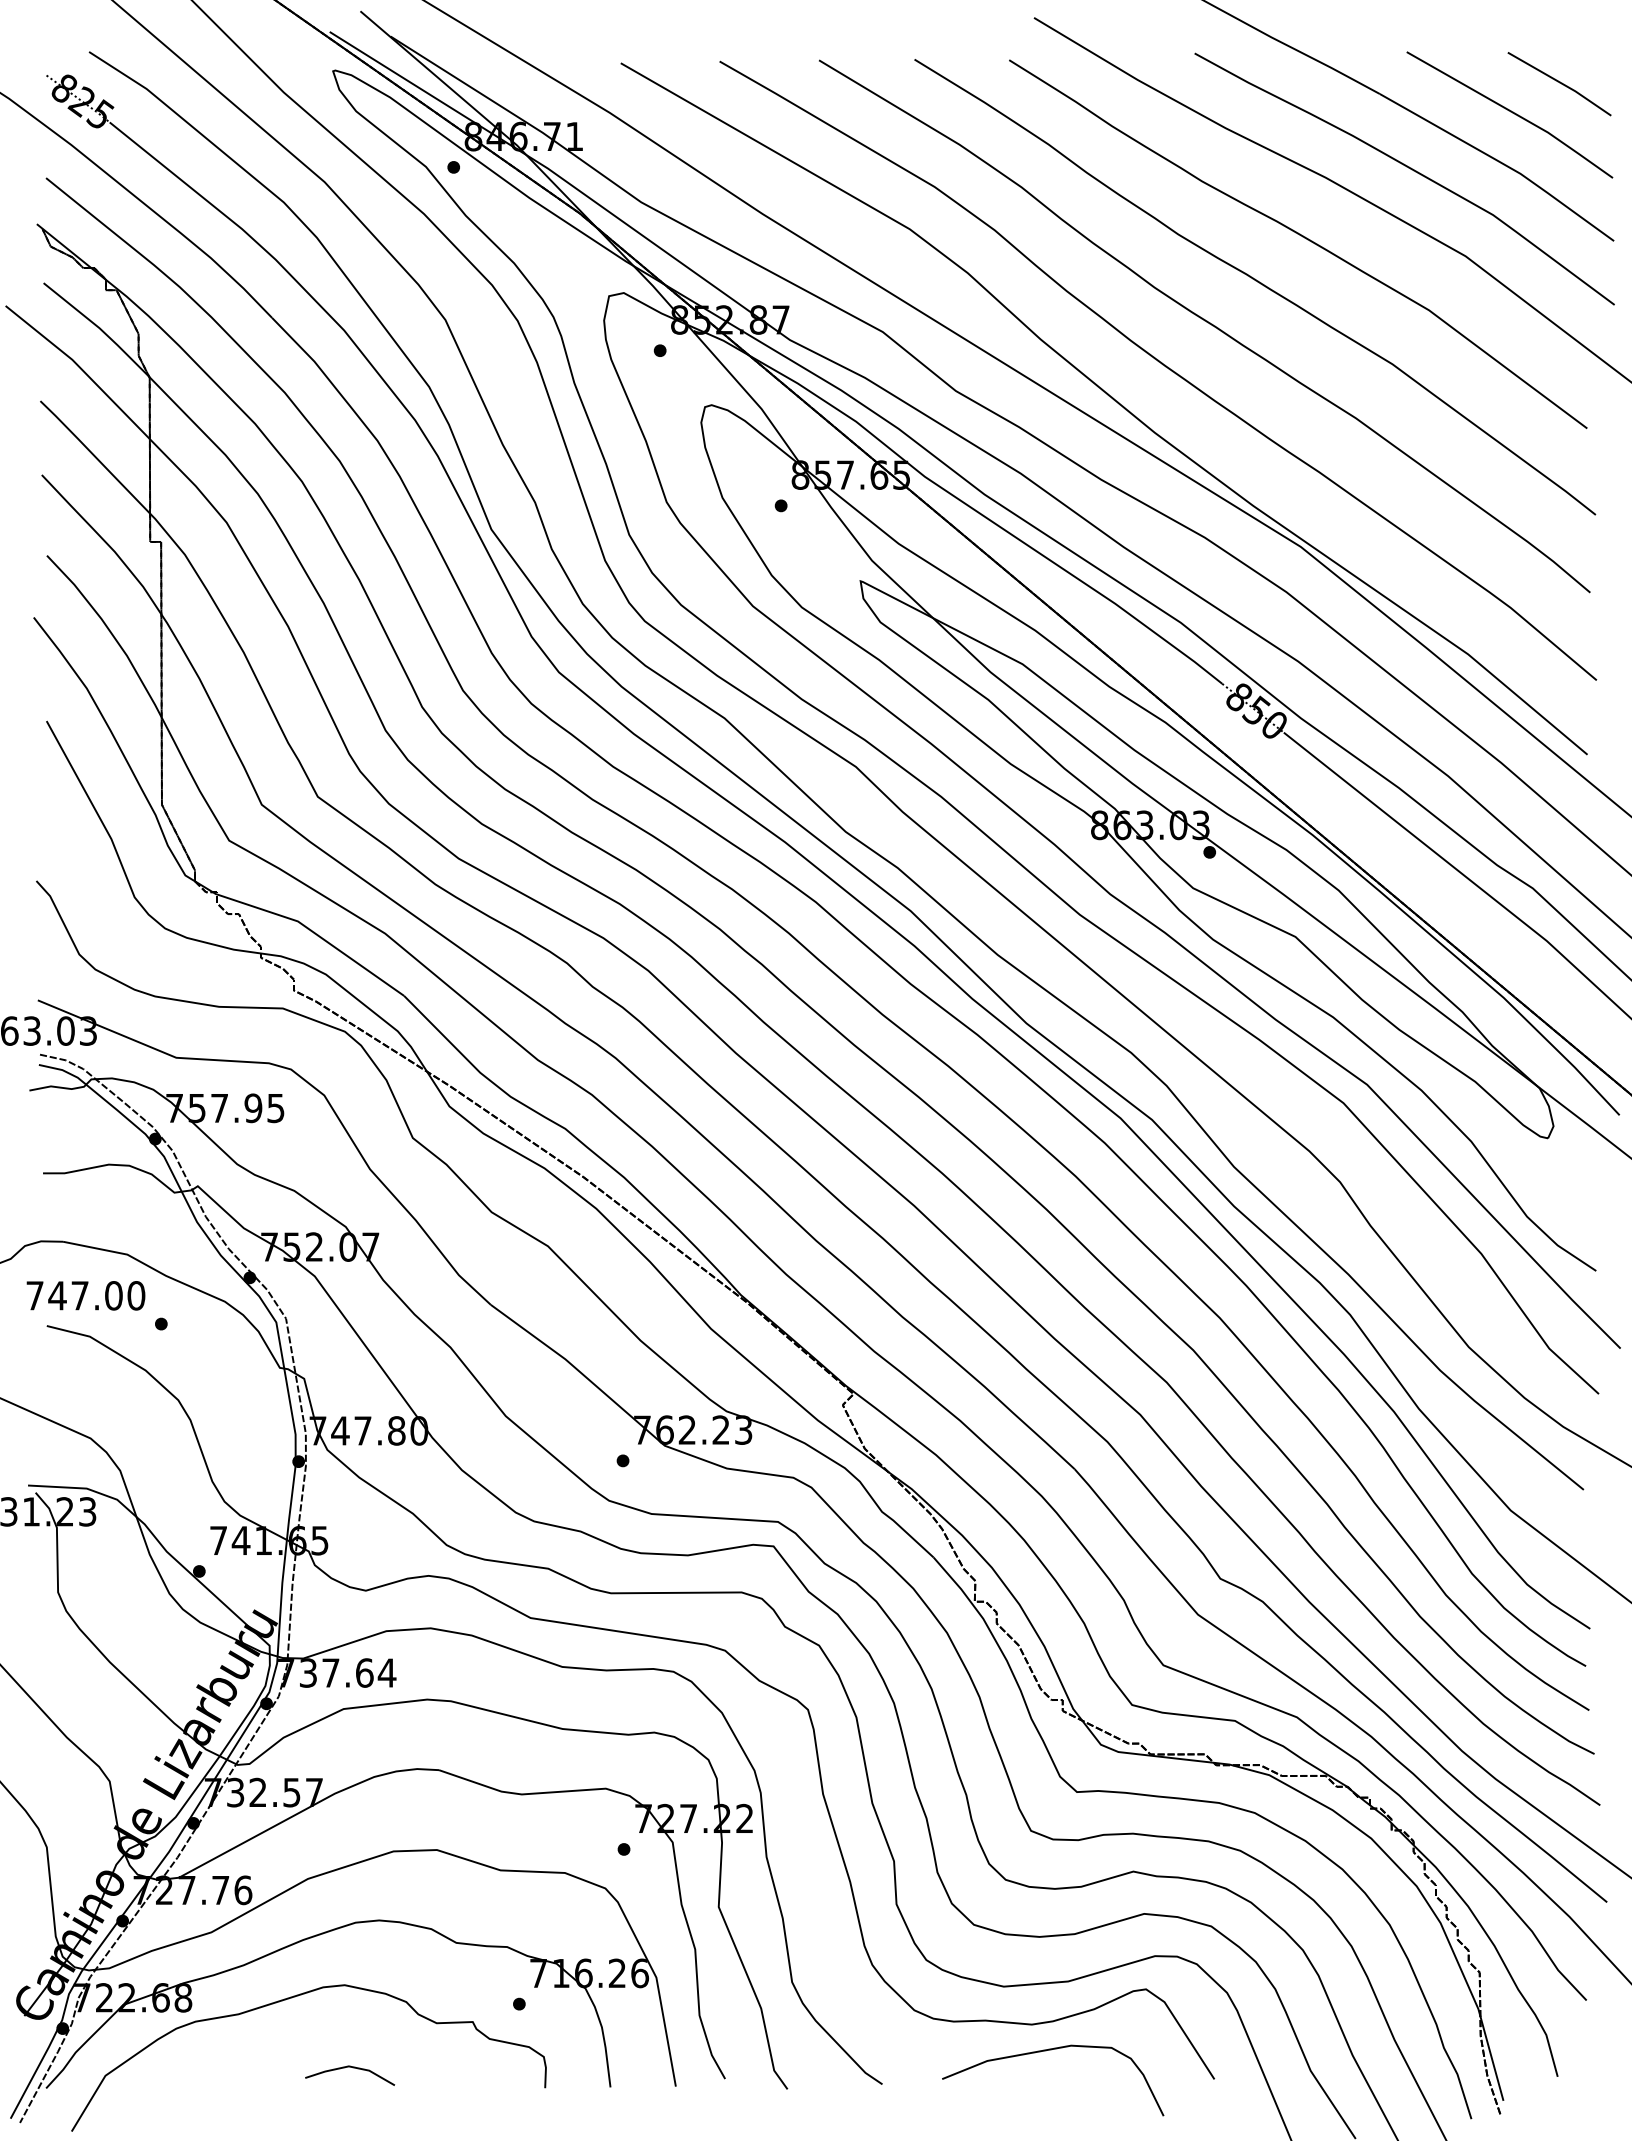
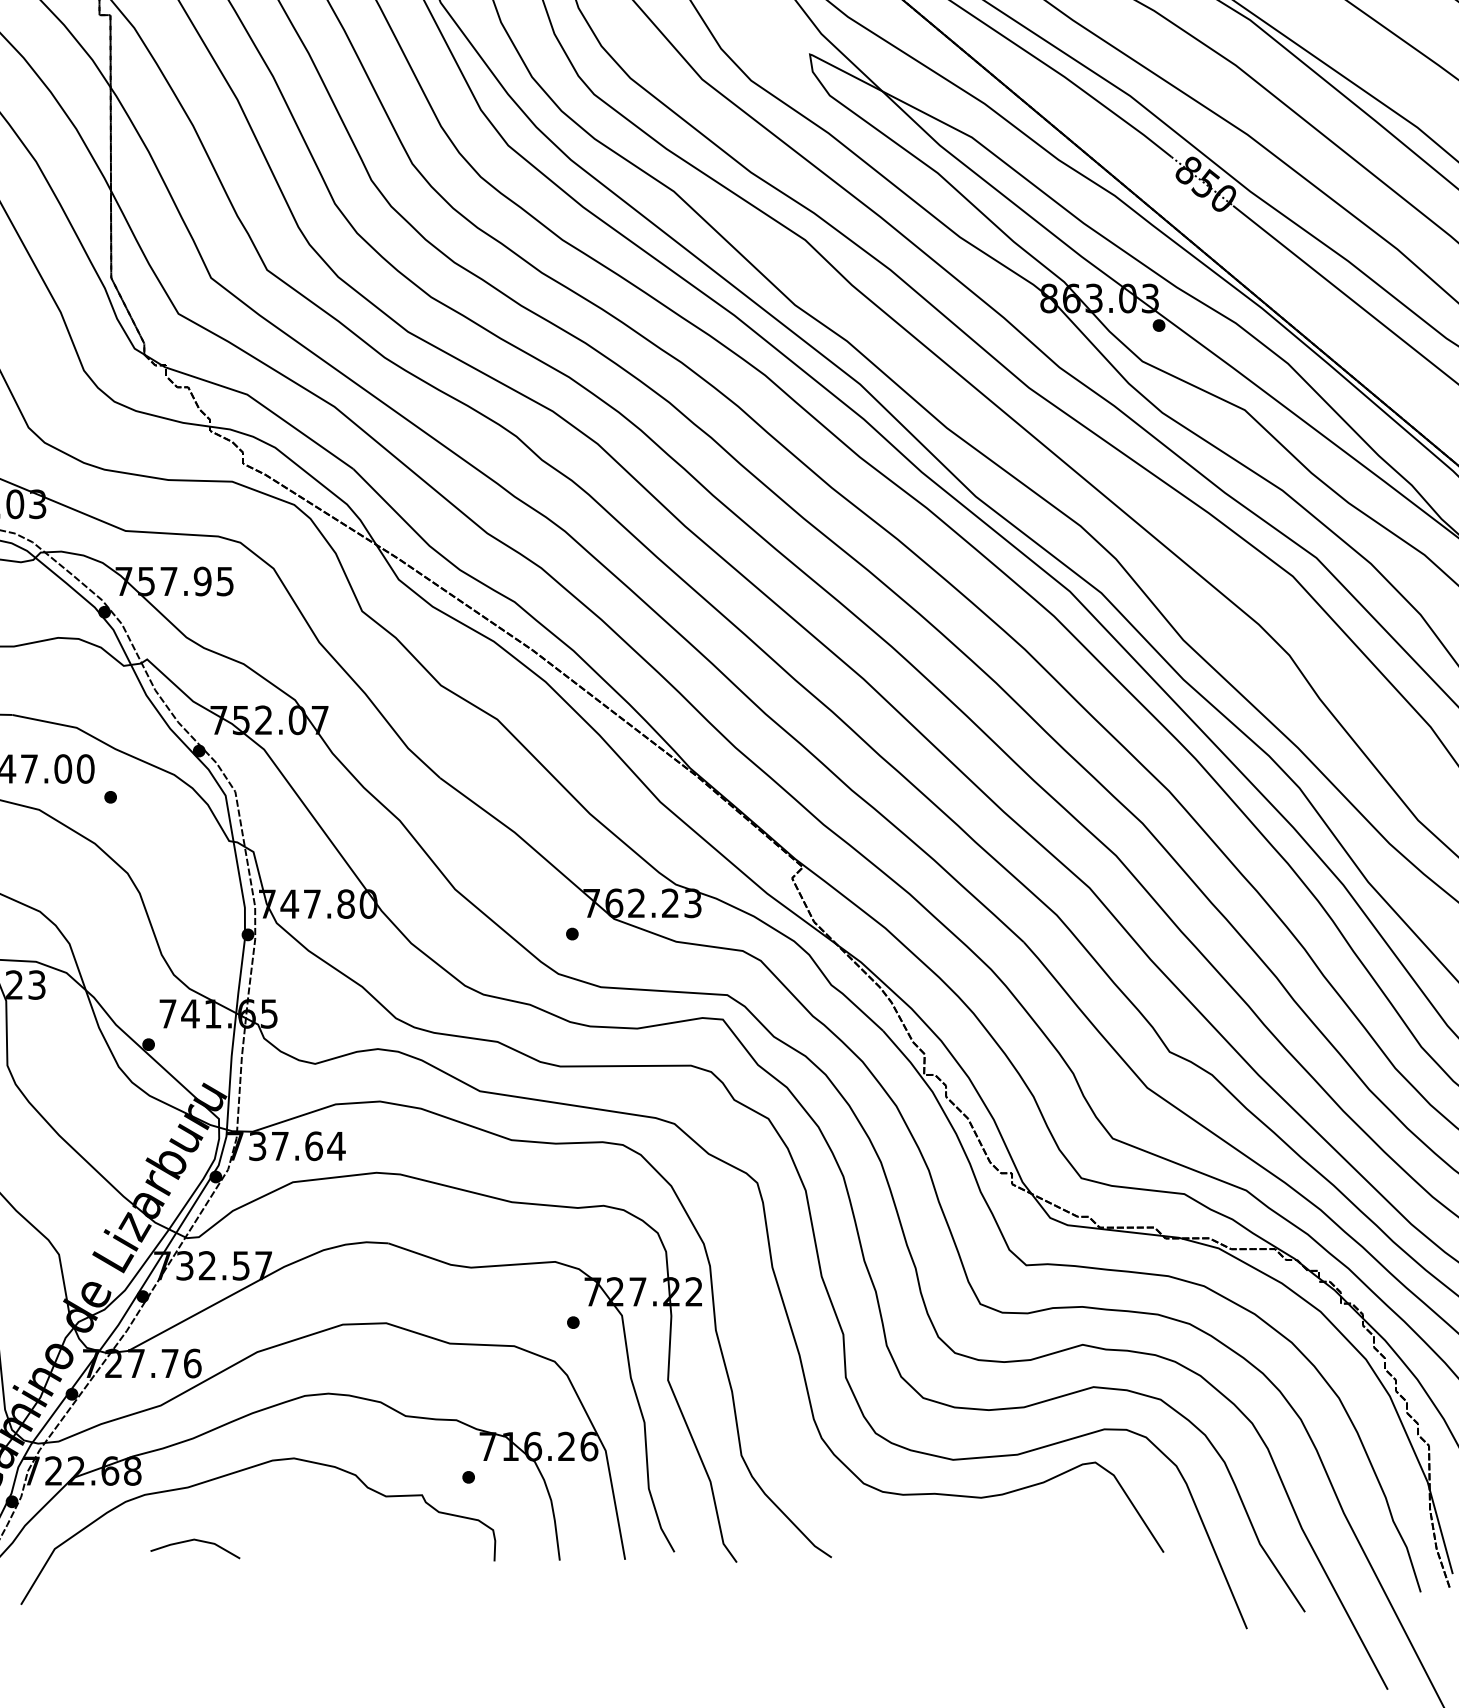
curve: (1046, 2051) -> (995, 1524), removed
line: (353, 2068) -> (198, 1541), moved

